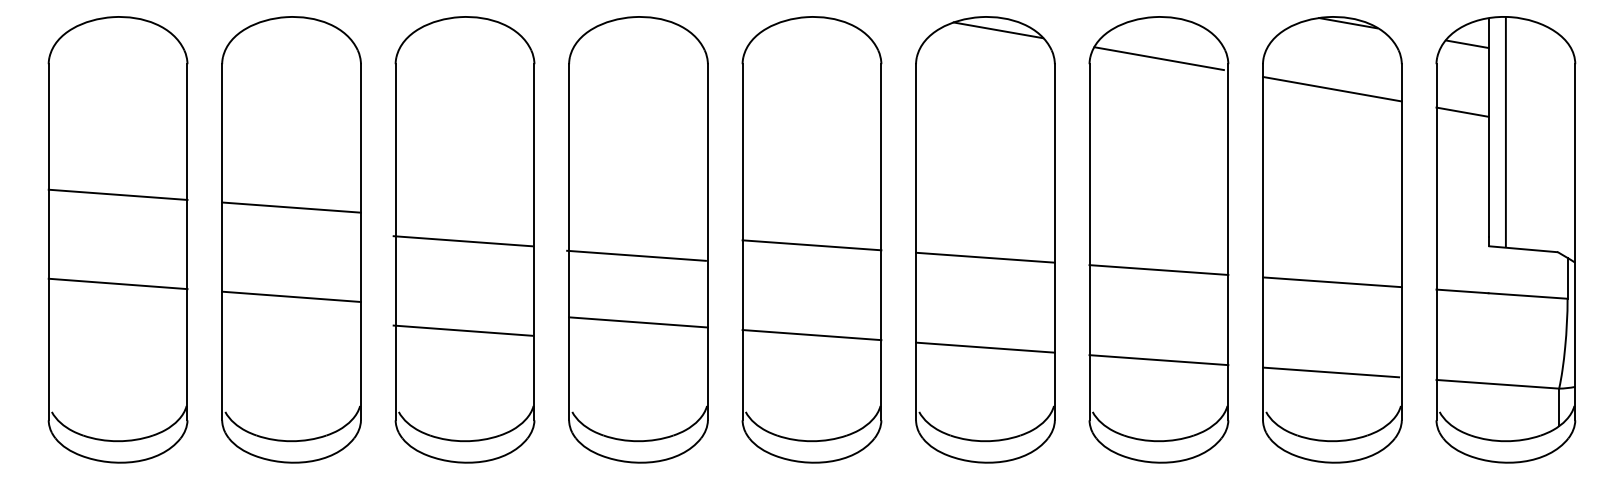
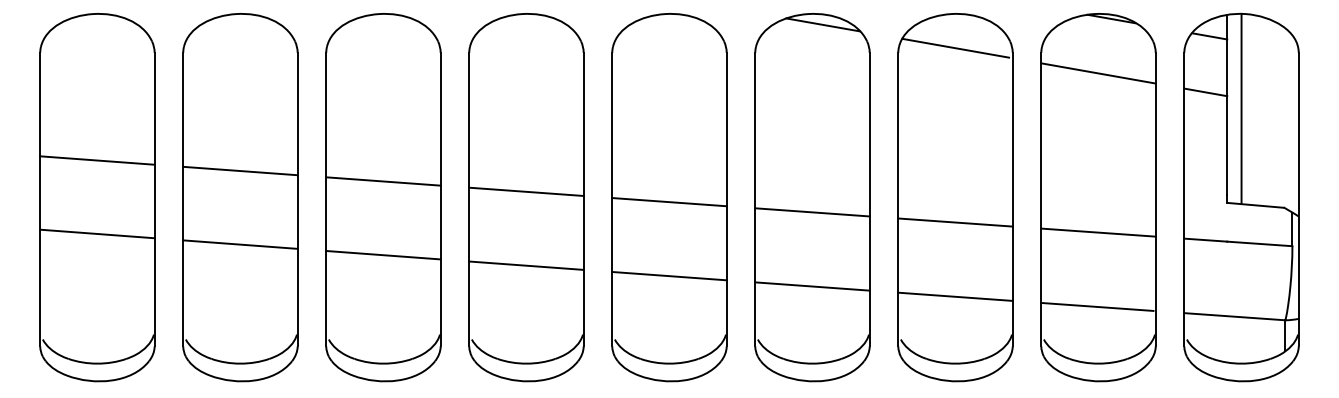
line: (462, 241) -> (383, 181), moved
line: (636, 255) -> (526, 191), moved
line: (462, 330) -> (383, 255), moved

